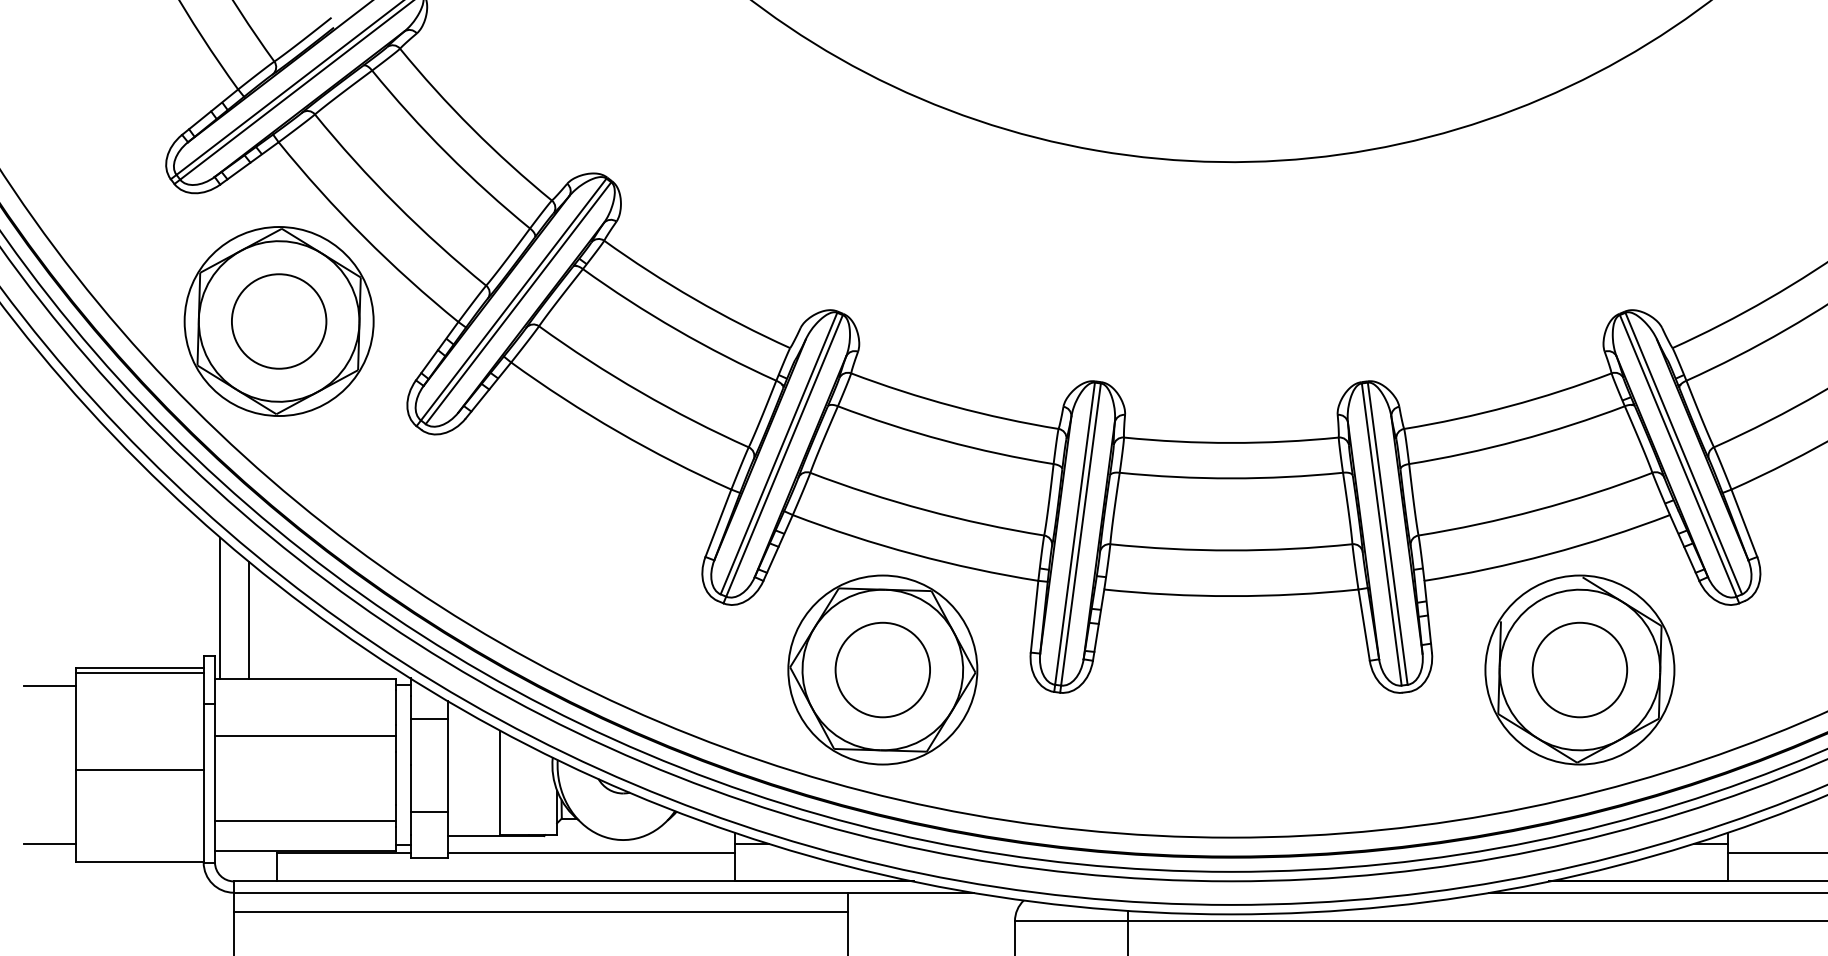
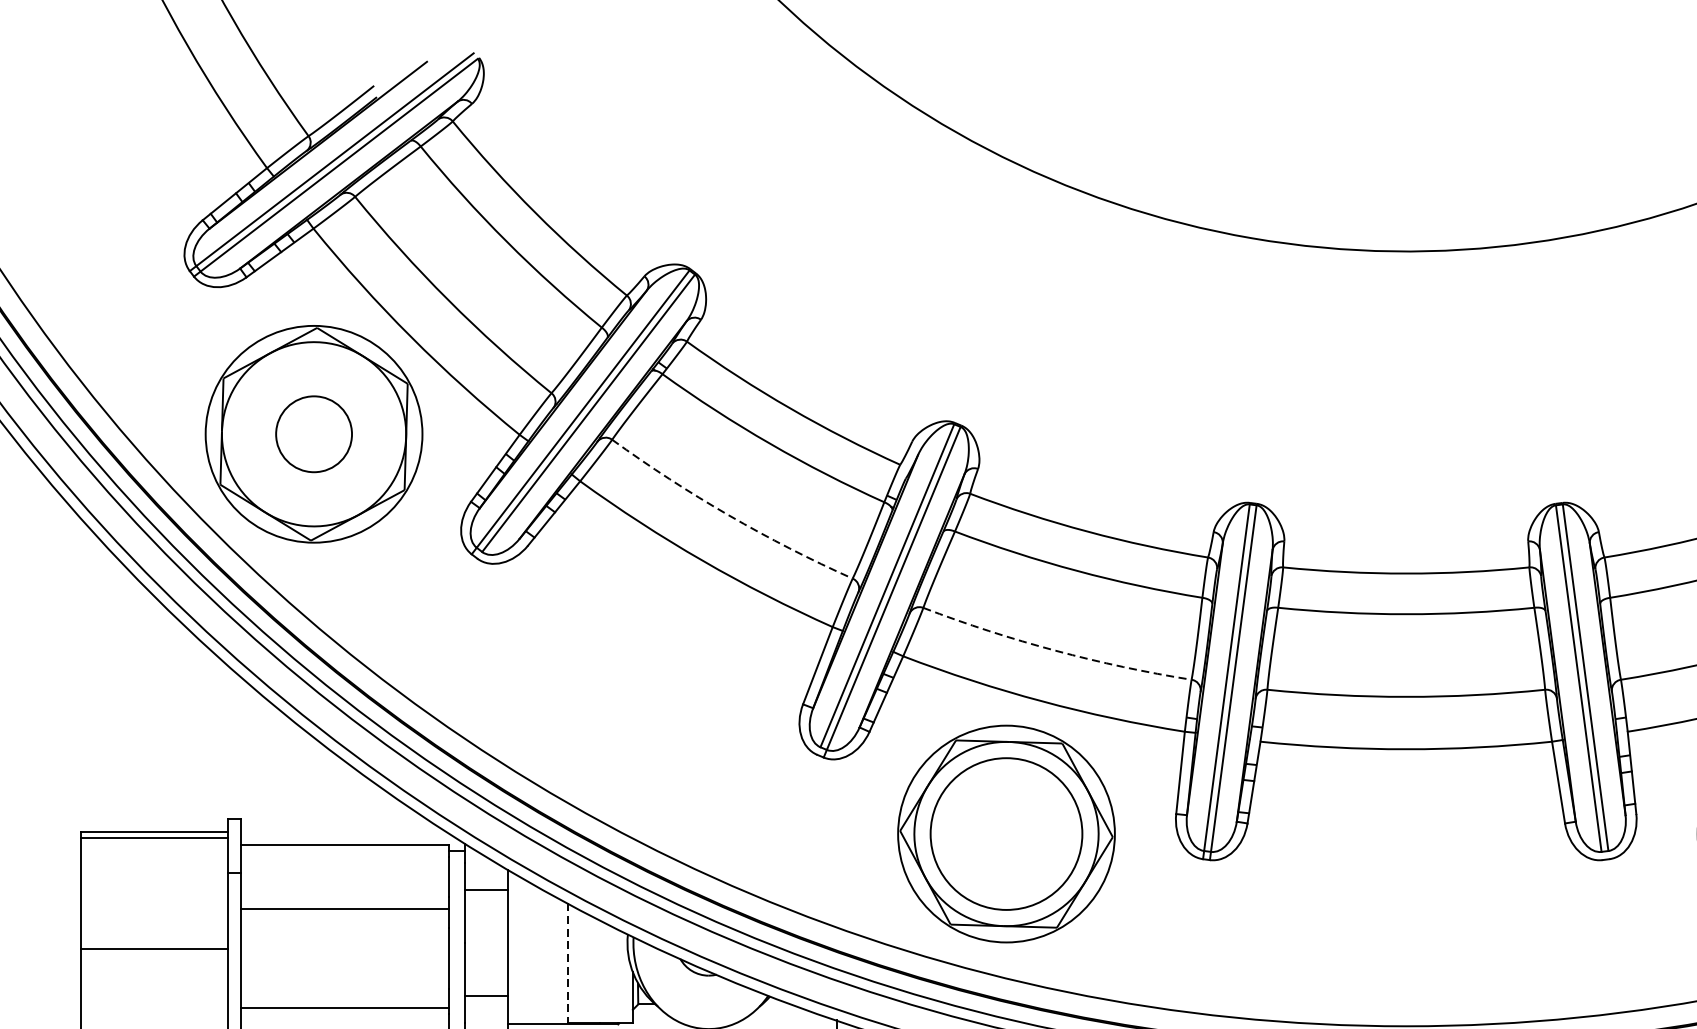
circle: (278, 321) -> (313, 434), size x0.7
arc: (640, 392) -> (728, 515), solid -> dashed
arc: (925, 510) -> (1055, 651), solid -> dashed
line: (220, 608) -> (246, 763), removed
line: (248, 620) -> (278, 777), removed
circle: (882, 669) -> (1006, 833), size x1.4
line: (50, 686) -> (51, 852), removed
line: (500, 783) -> (567, 964), solid -> dashed

